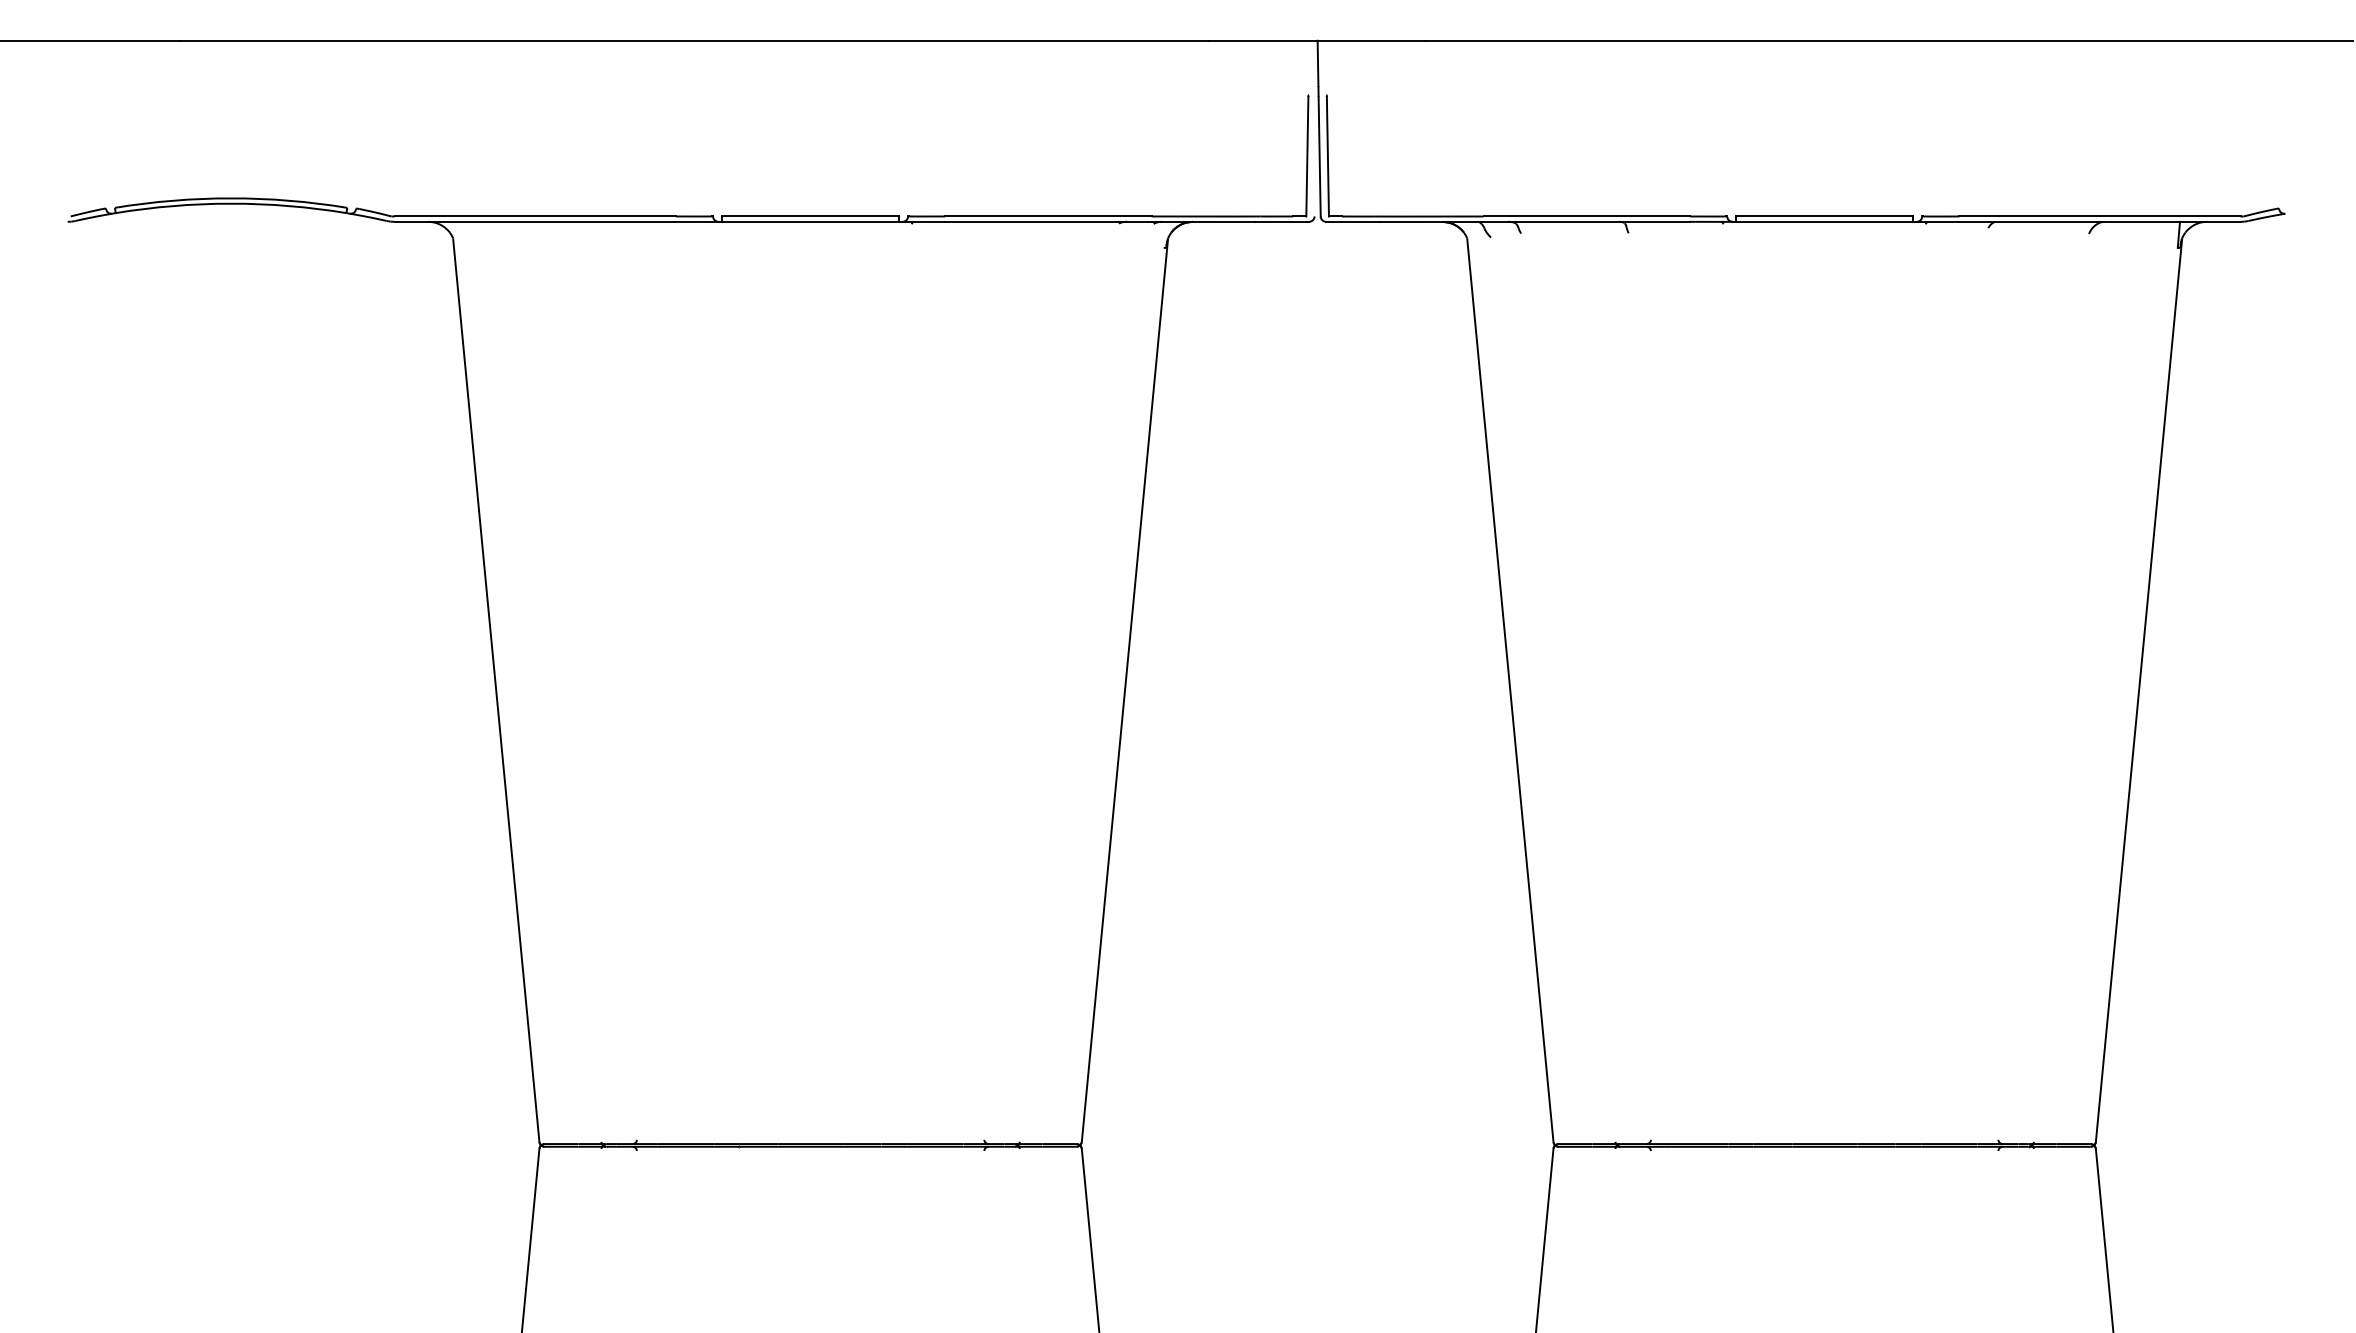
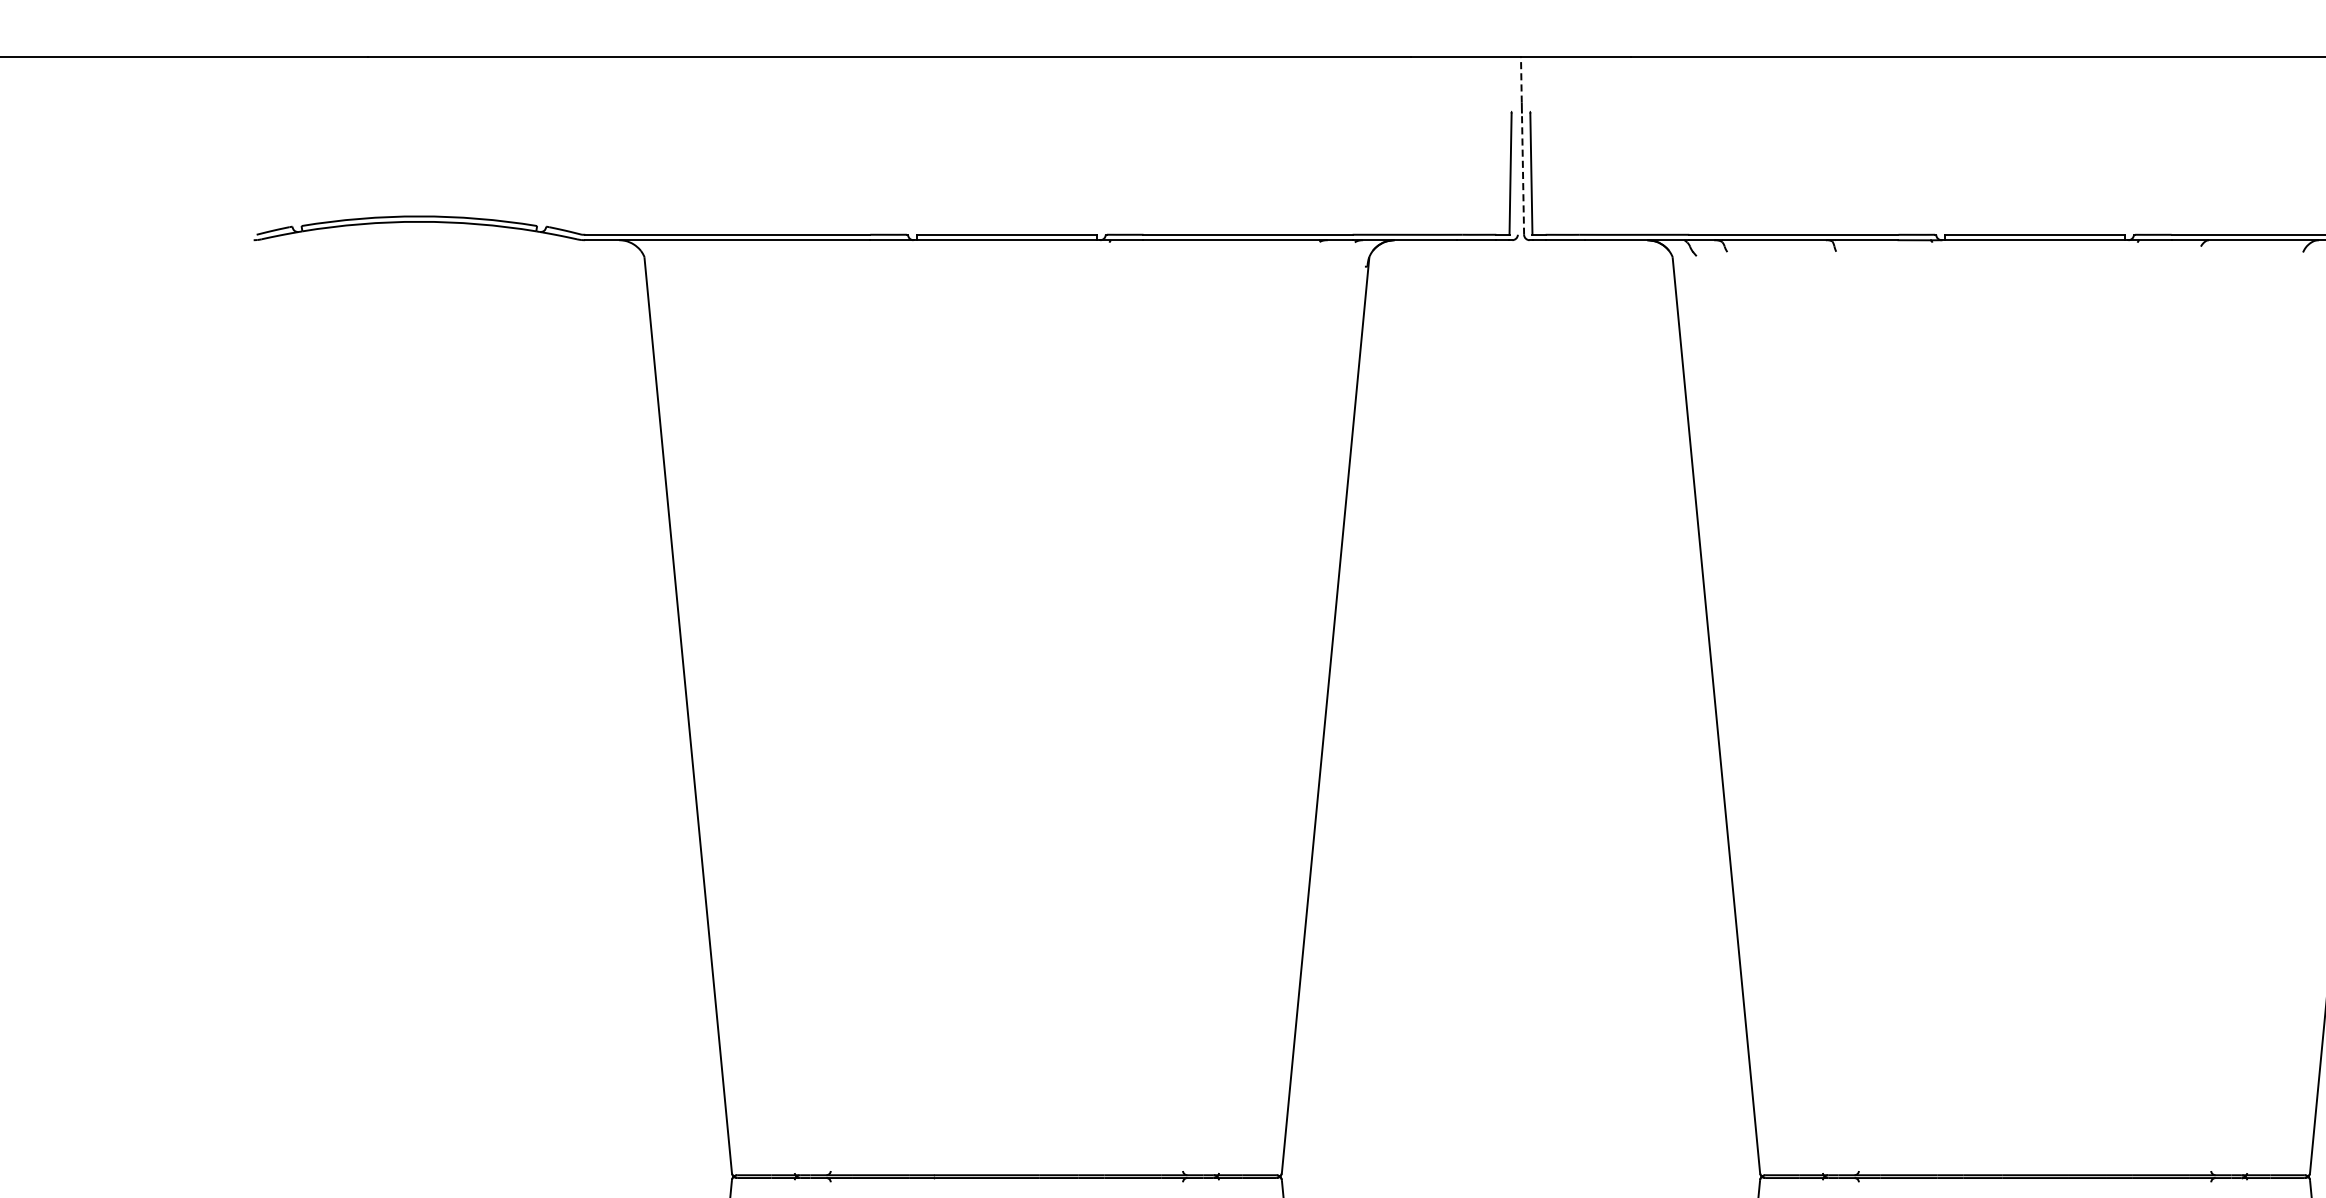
line: (1318, 63) -> (1521, 79), solid -> dashed
line: (1319, 156) -> (1522, 173), solid -> dashed

